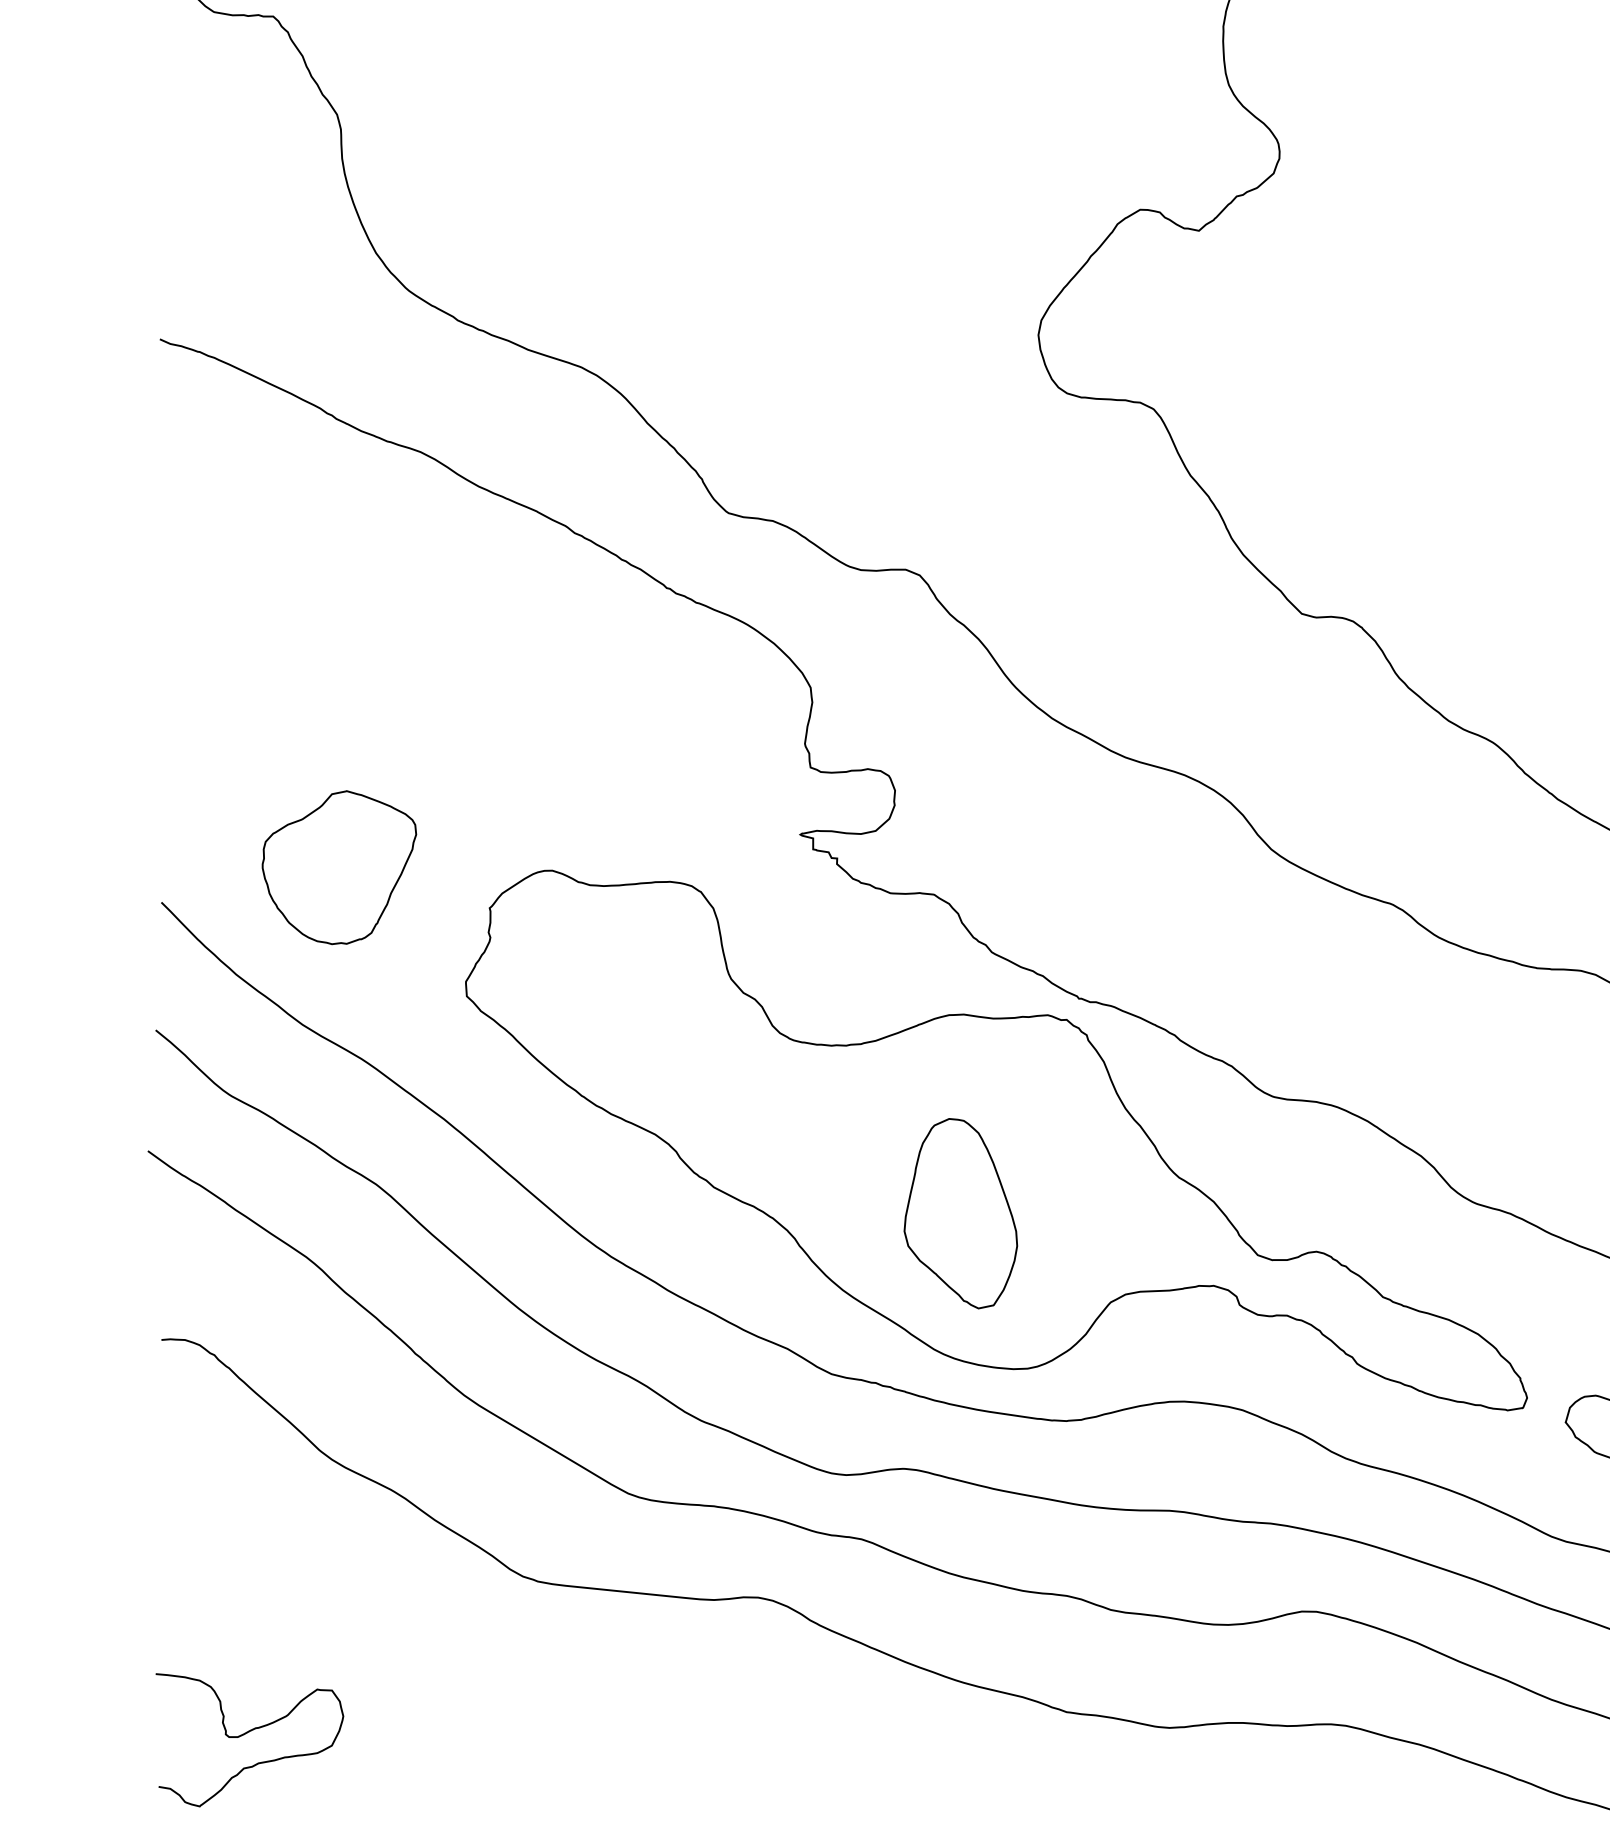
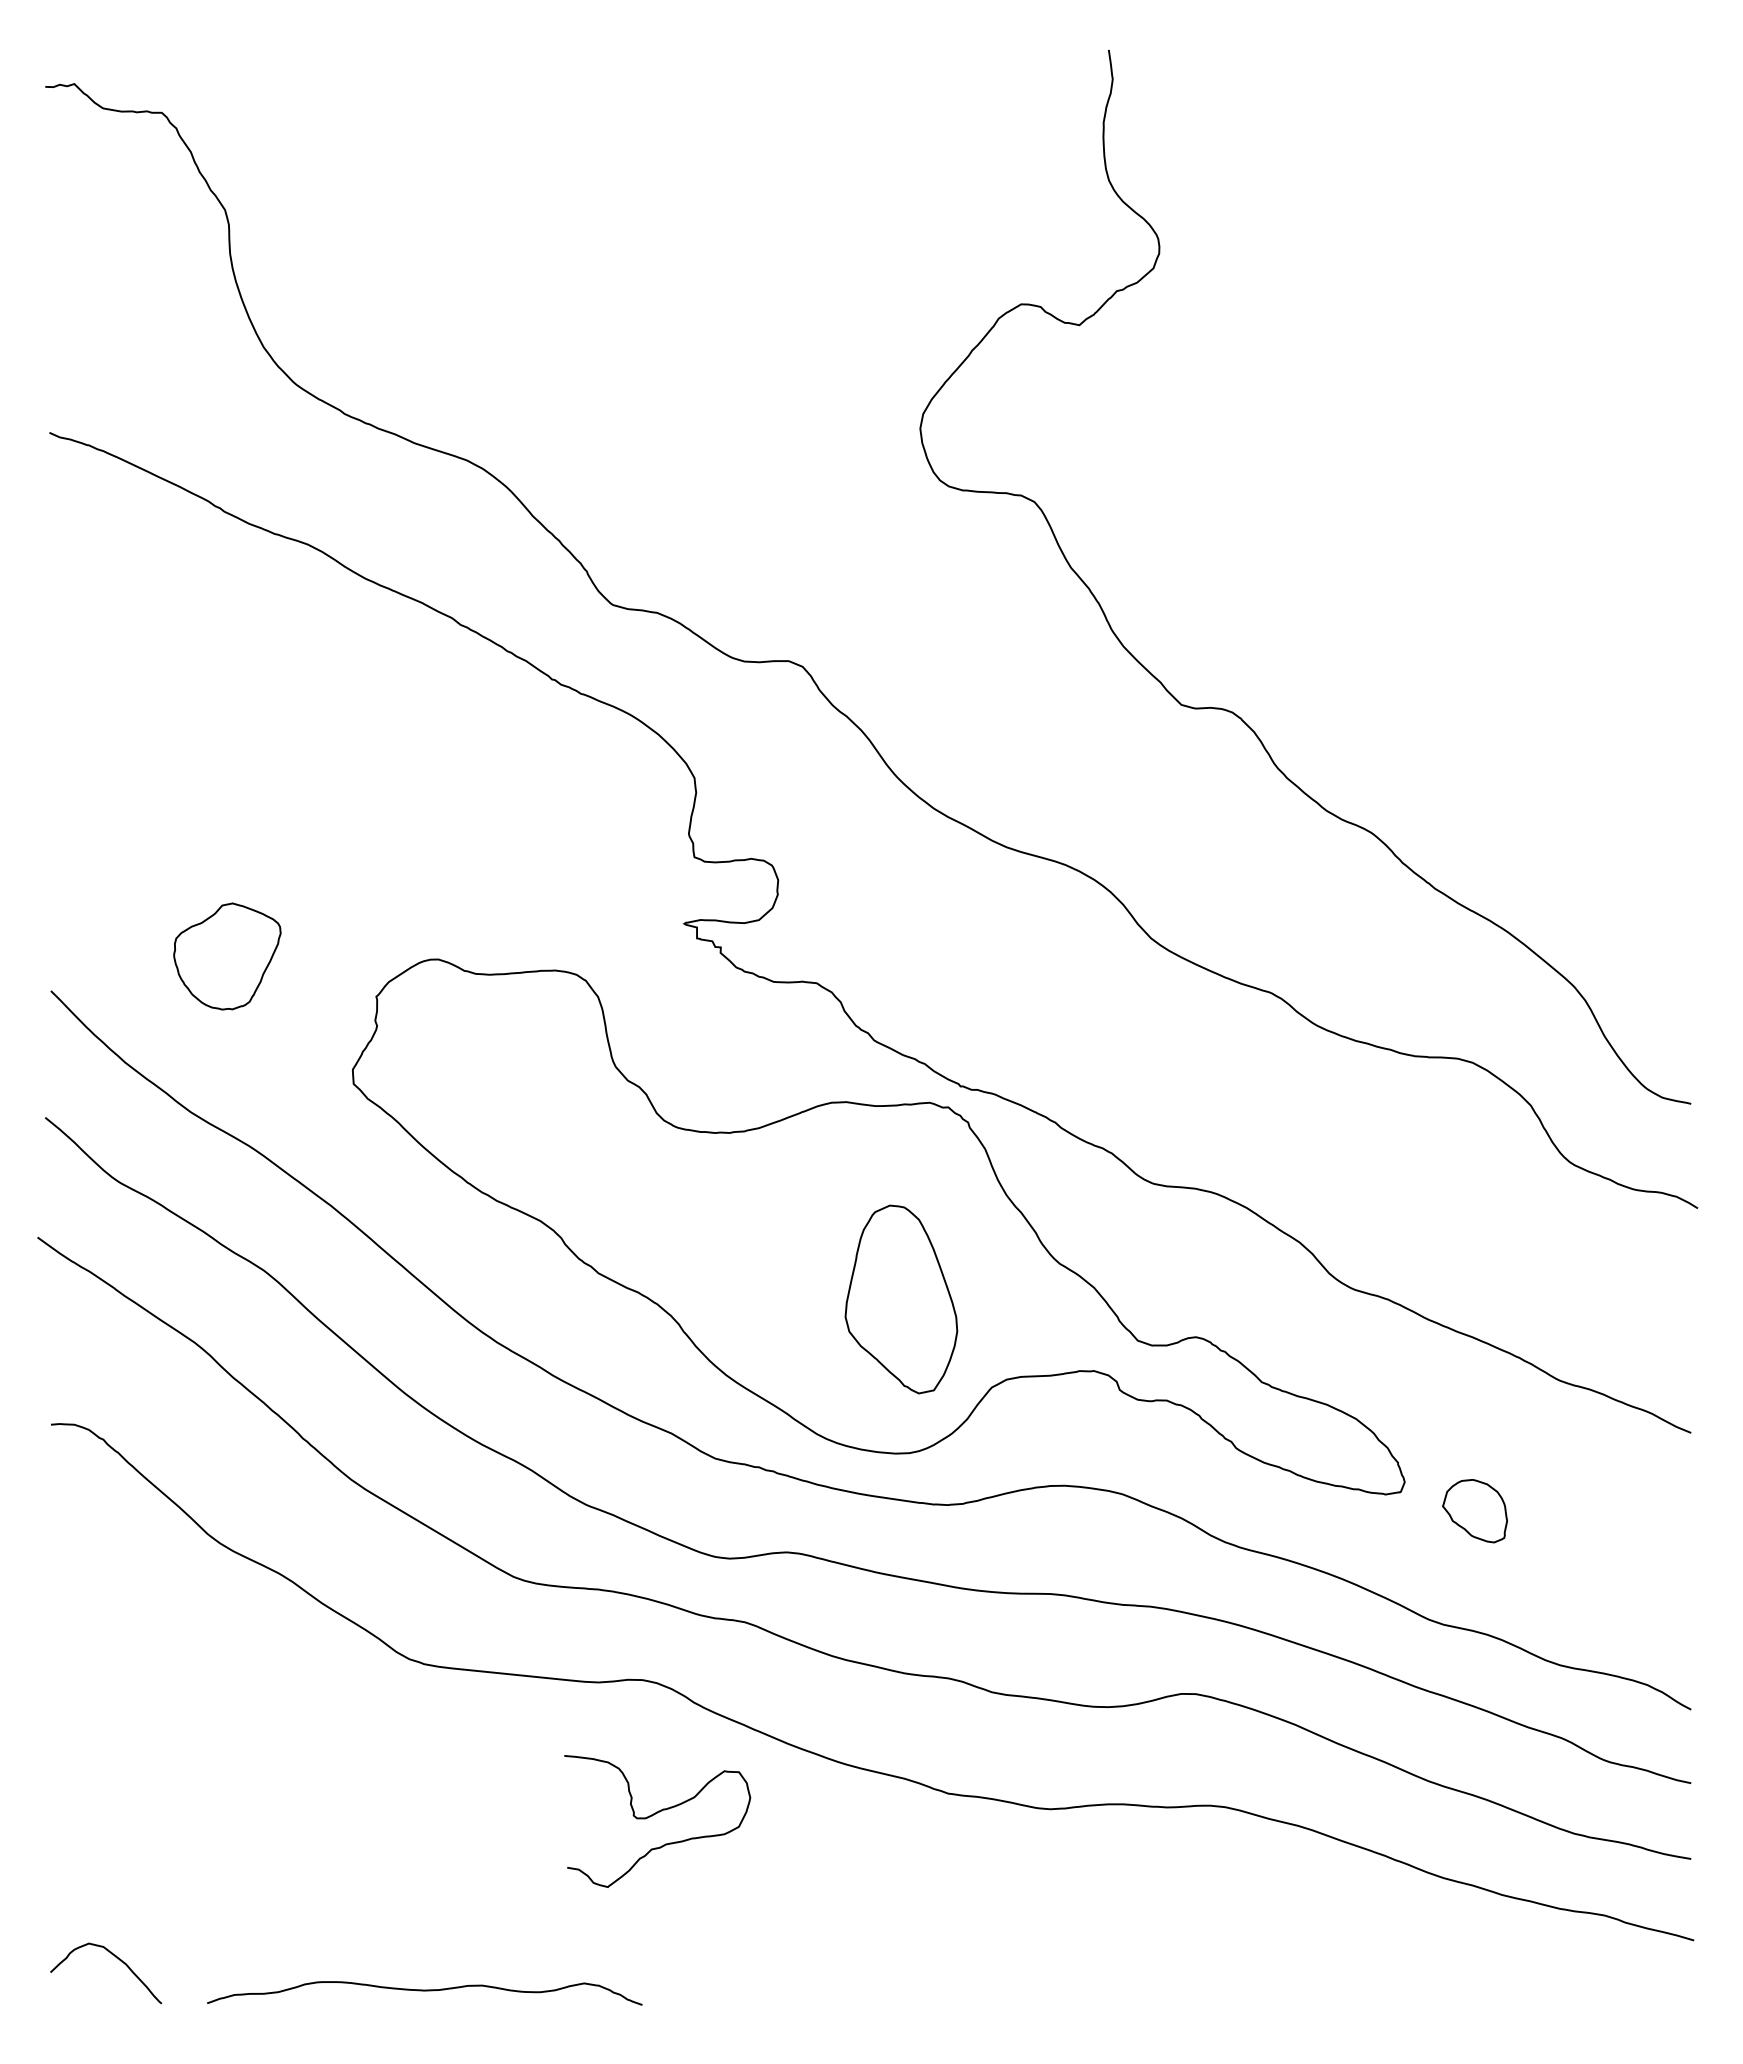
part: (339, 867) -> (227, 956), size x0.7
part: (960, 1213) -> (901, 1299), moved
curve: (246, 1734) -> (654, 1815), moved

